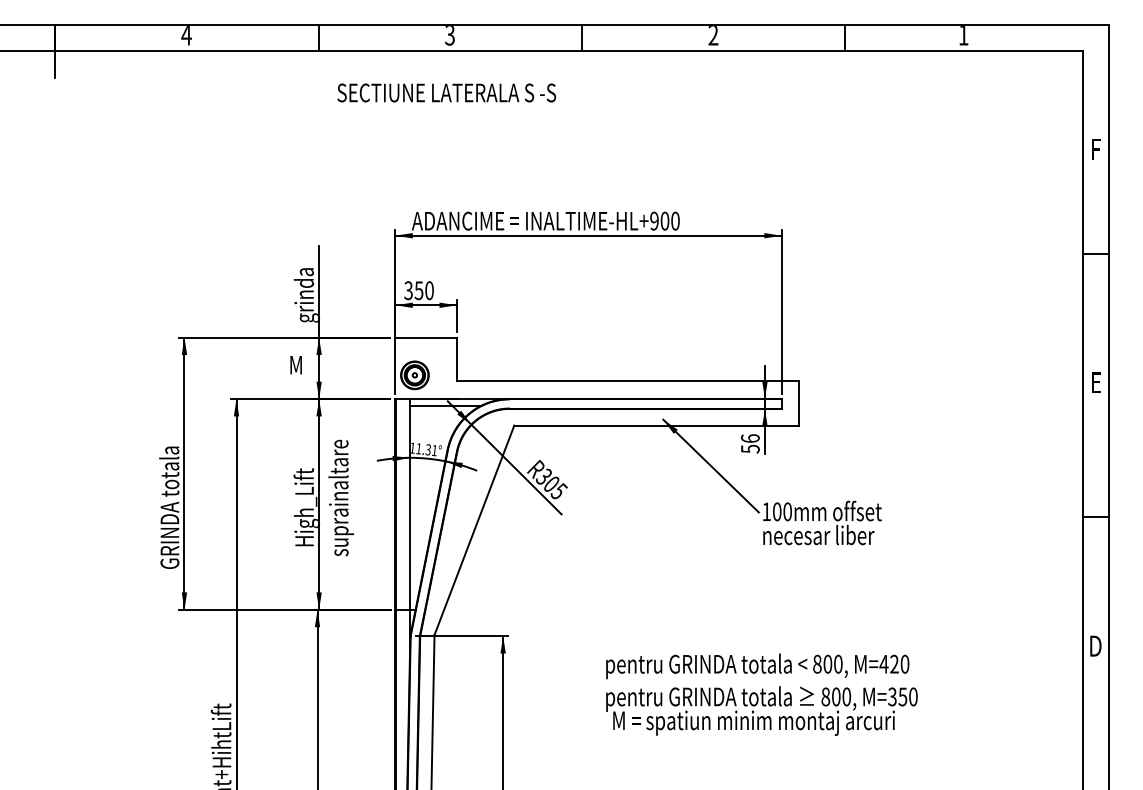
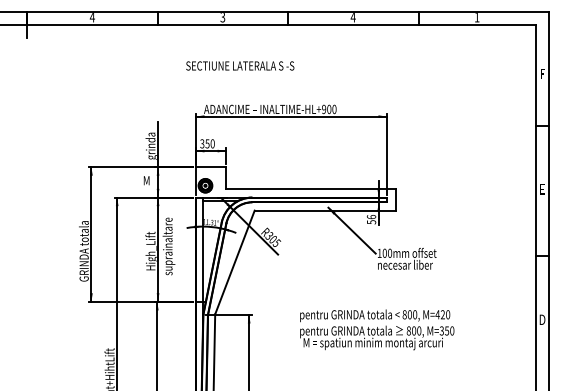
text: (711, 35) -> (352, 17), 2 -> 4
text: (447, 91) -> (240, 65), moved
text: (762, 693) -> (377, 329), moved

